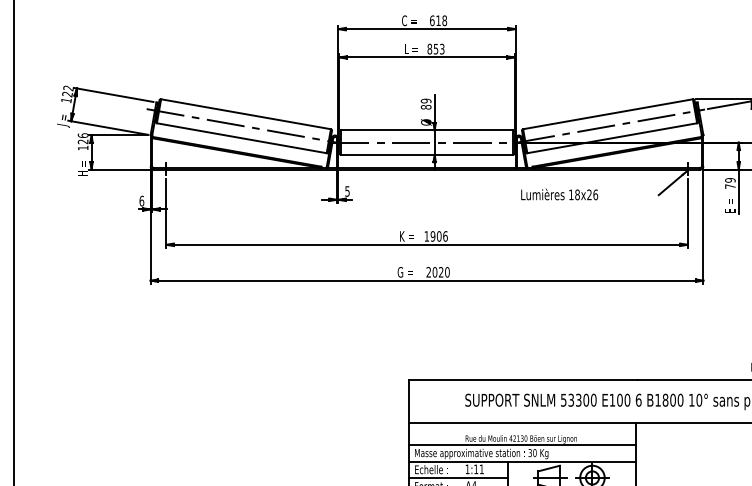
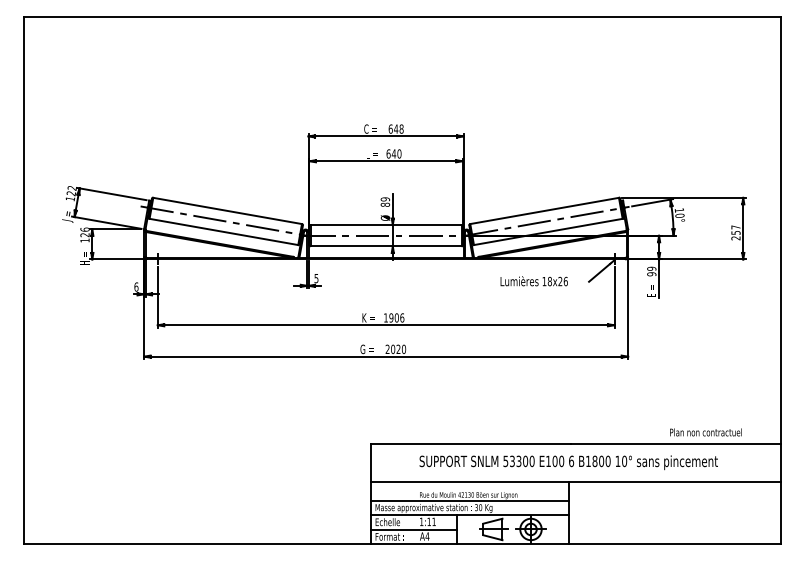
text: (438, 20) -> (396, 128), 618 -> 648
text: (435, 48) -> (393, 153), 853 -> 640
text: (730, 186) -> (651, 274), 79 -> 99
text: (558, 194) -> (533, 281), moved

